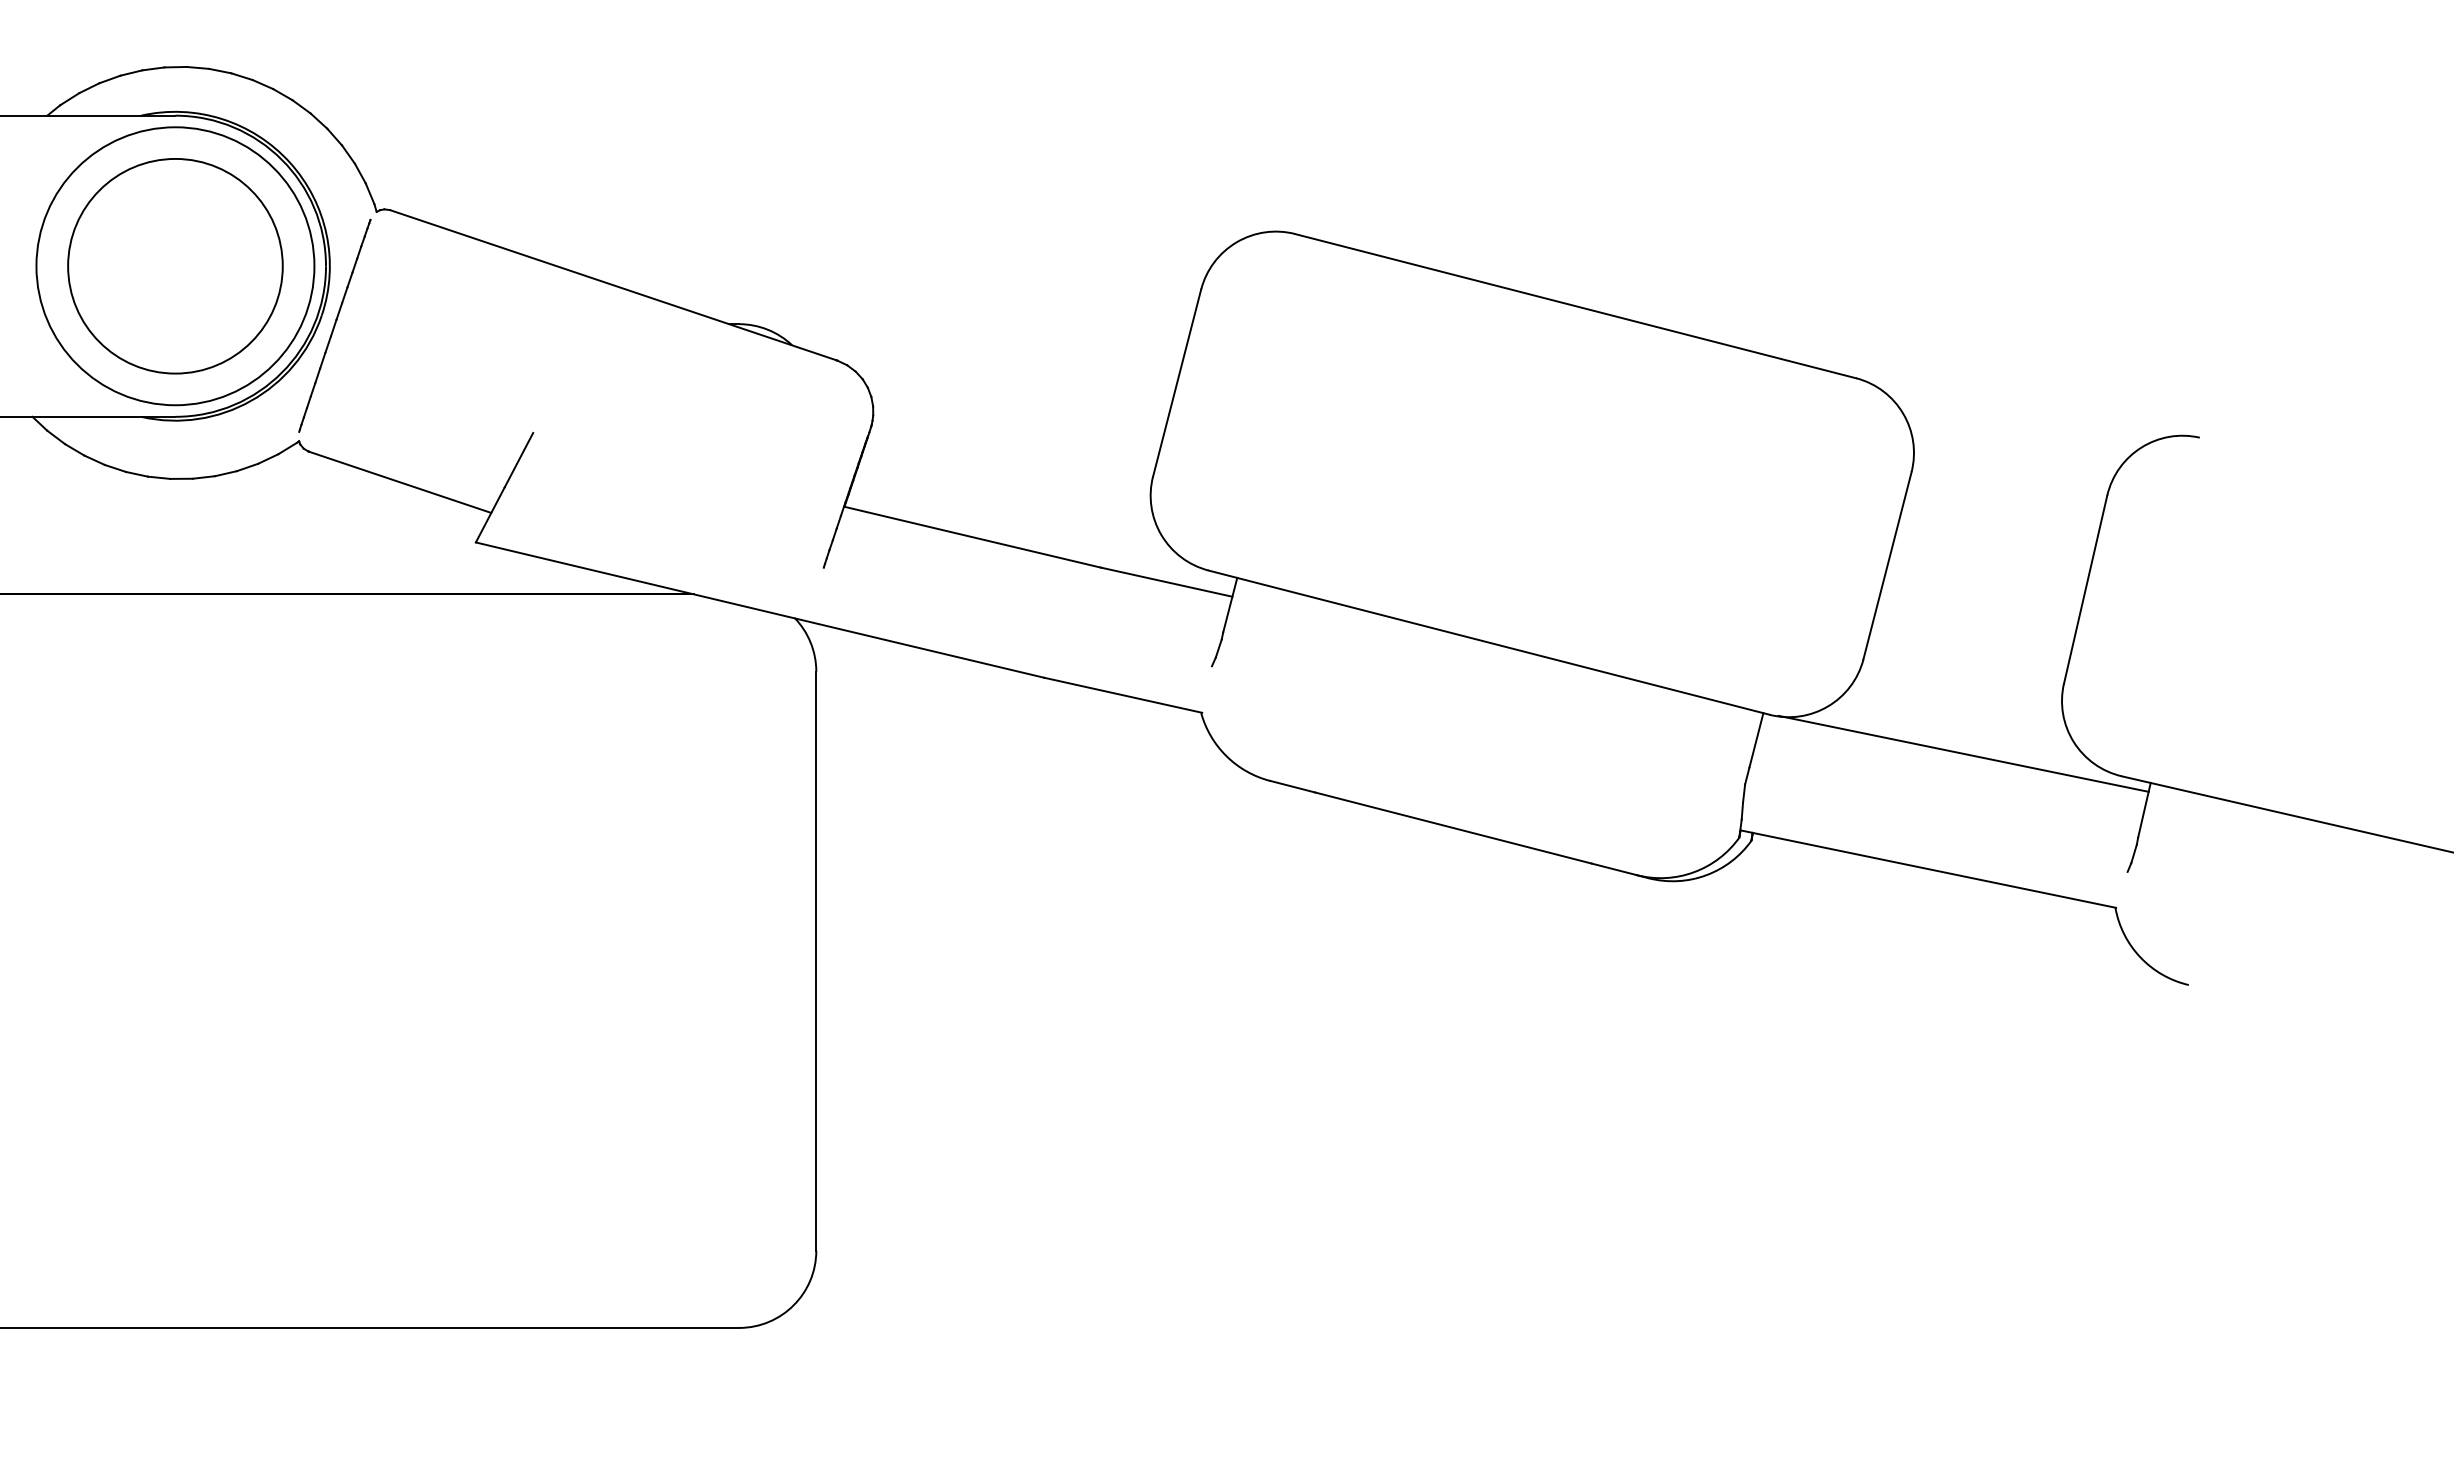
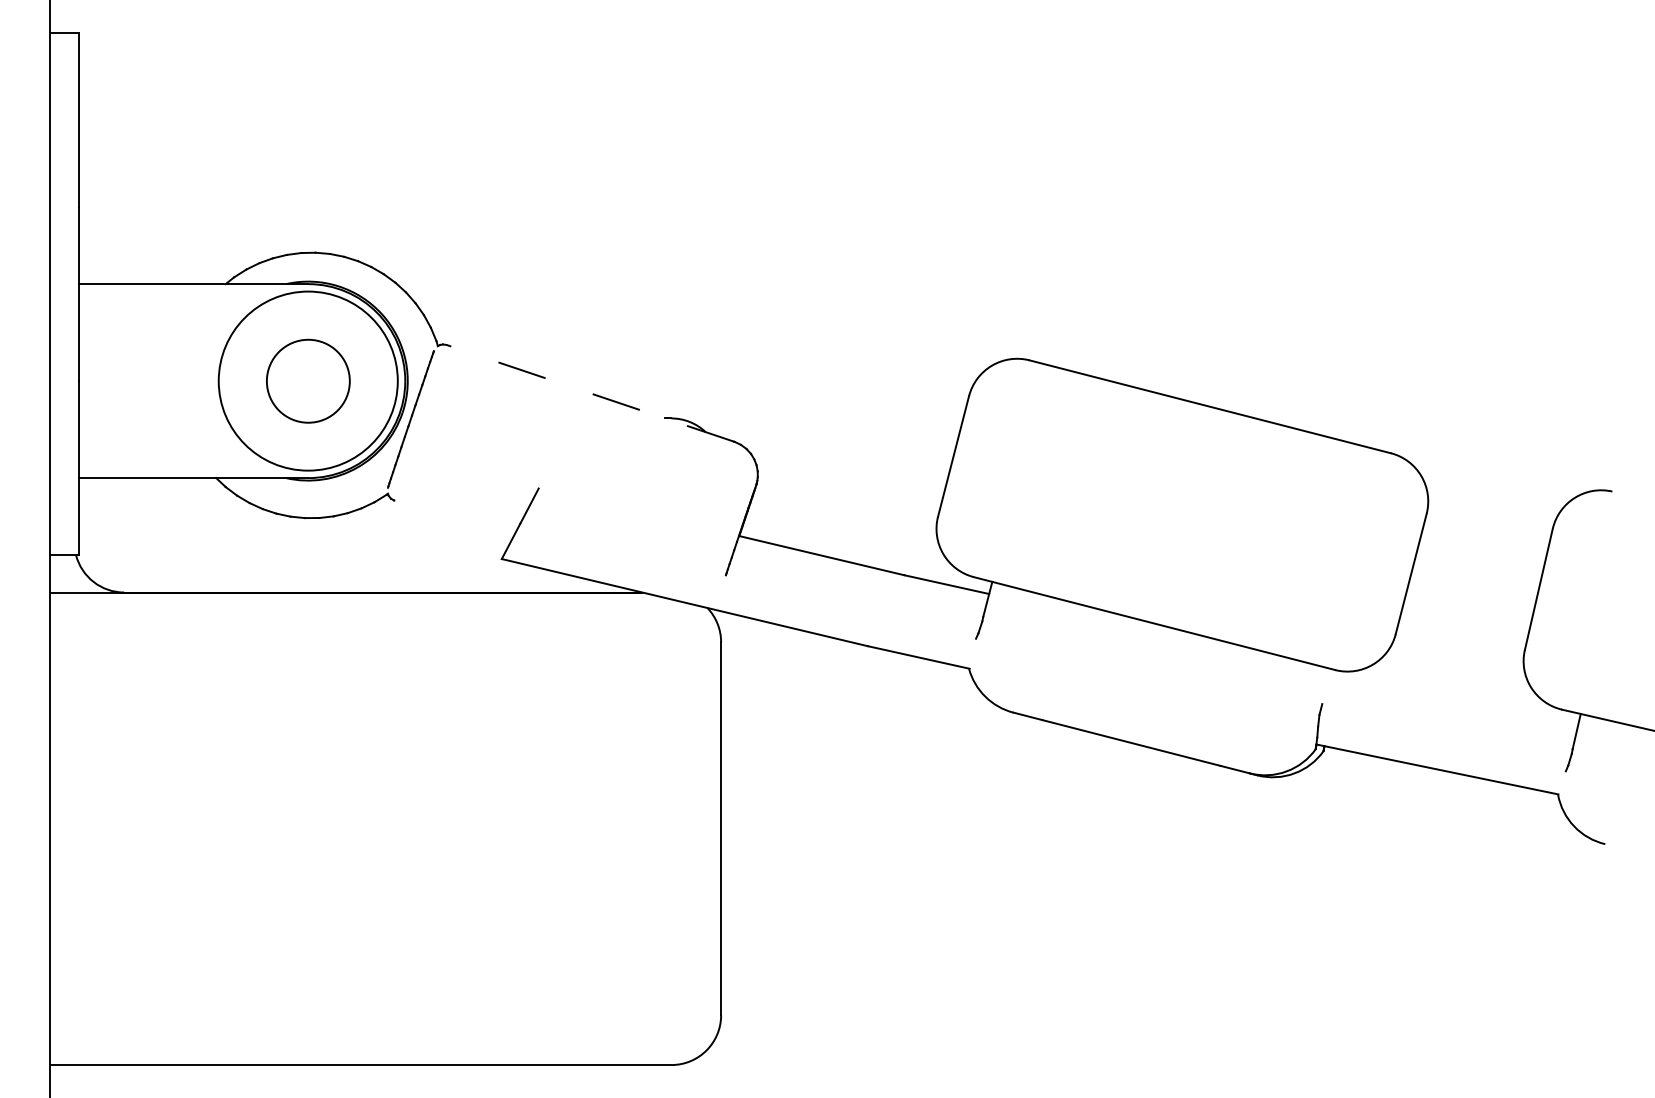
circle: (175, 266) -> (308, 381), size x0.6
line: (613, 285) -> (590, 393), solid -> dashed
line: (399, 482) -> (452, 520), removed
line: (1756, 740) -> (1326, 686), removed
line: (1964, 752) -> (1460, 694), removed

